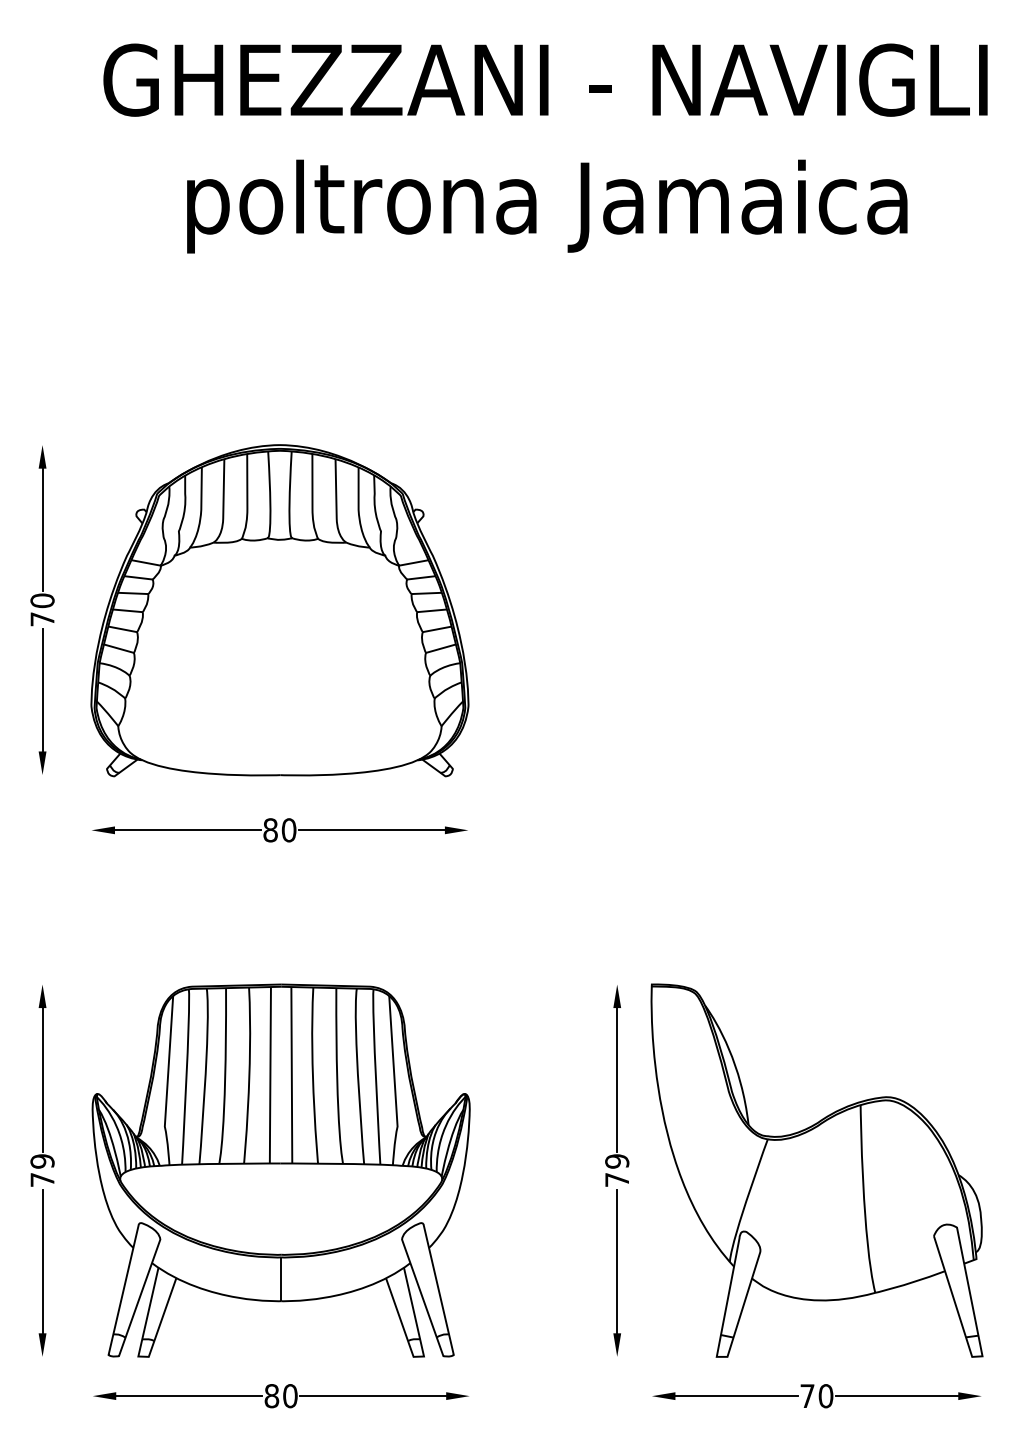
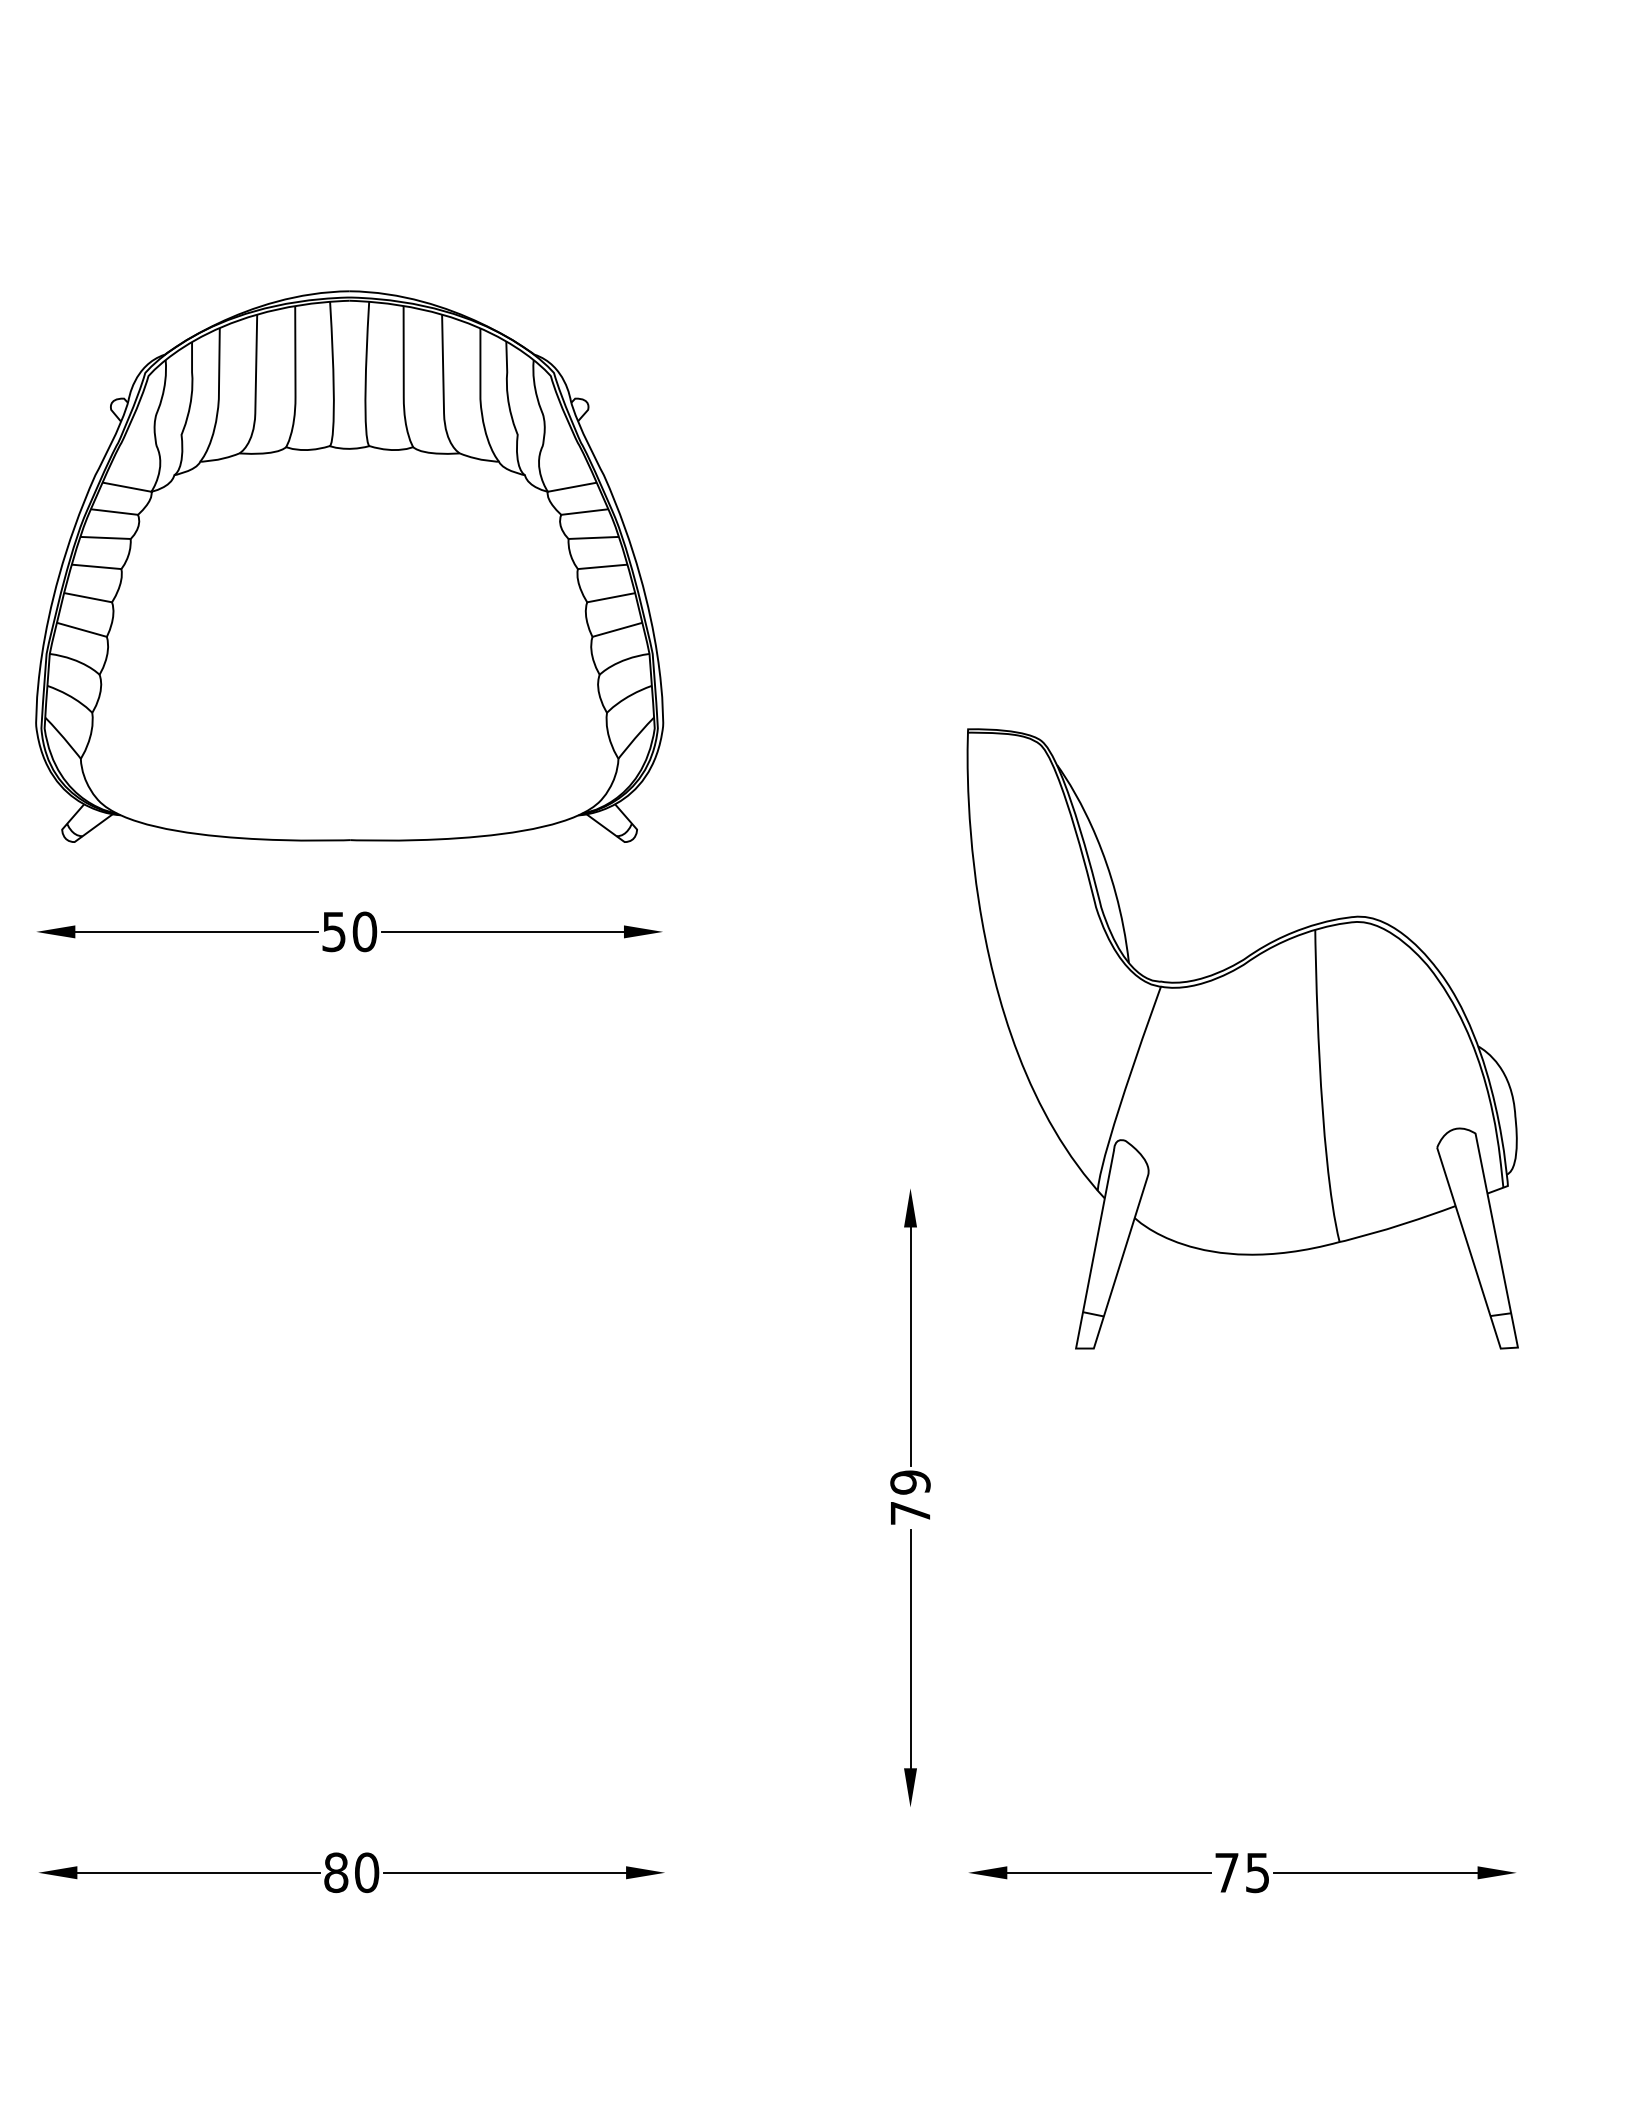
text: (270, 830) -> (333, 932), 80 -> 50
part: (280, 1170) -> (350, 1497), removed
part: (816, 1170) -> (1241, 1038), moved
text: (825, 1396) -> (1256, 1873), 70 -> 75

